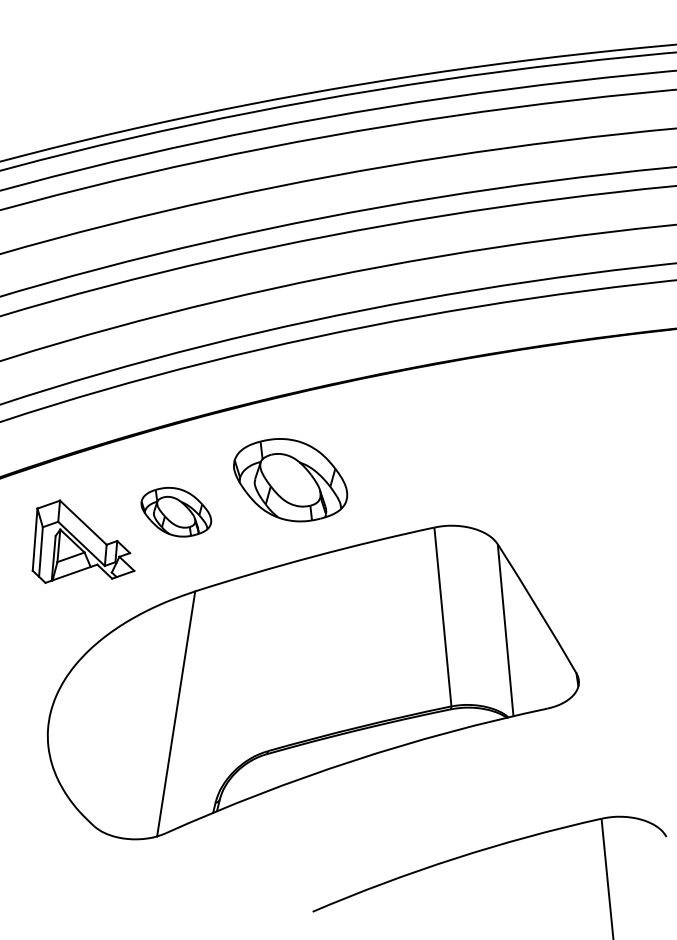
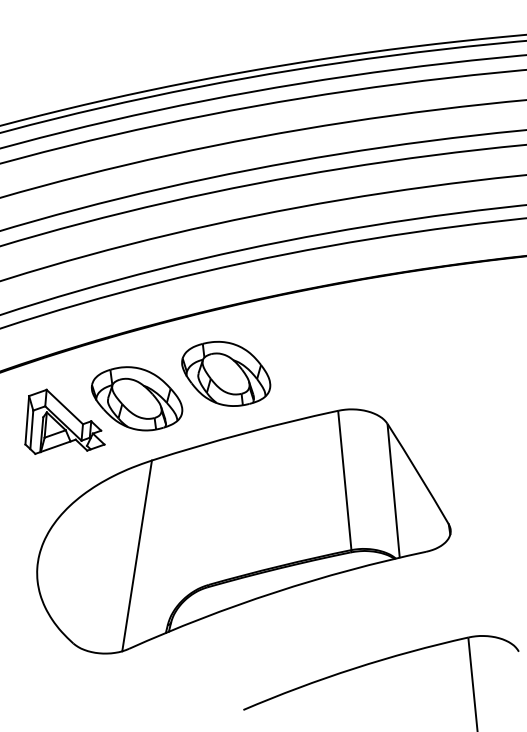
part: (176, 511) -> (137, 398), size x1.67

